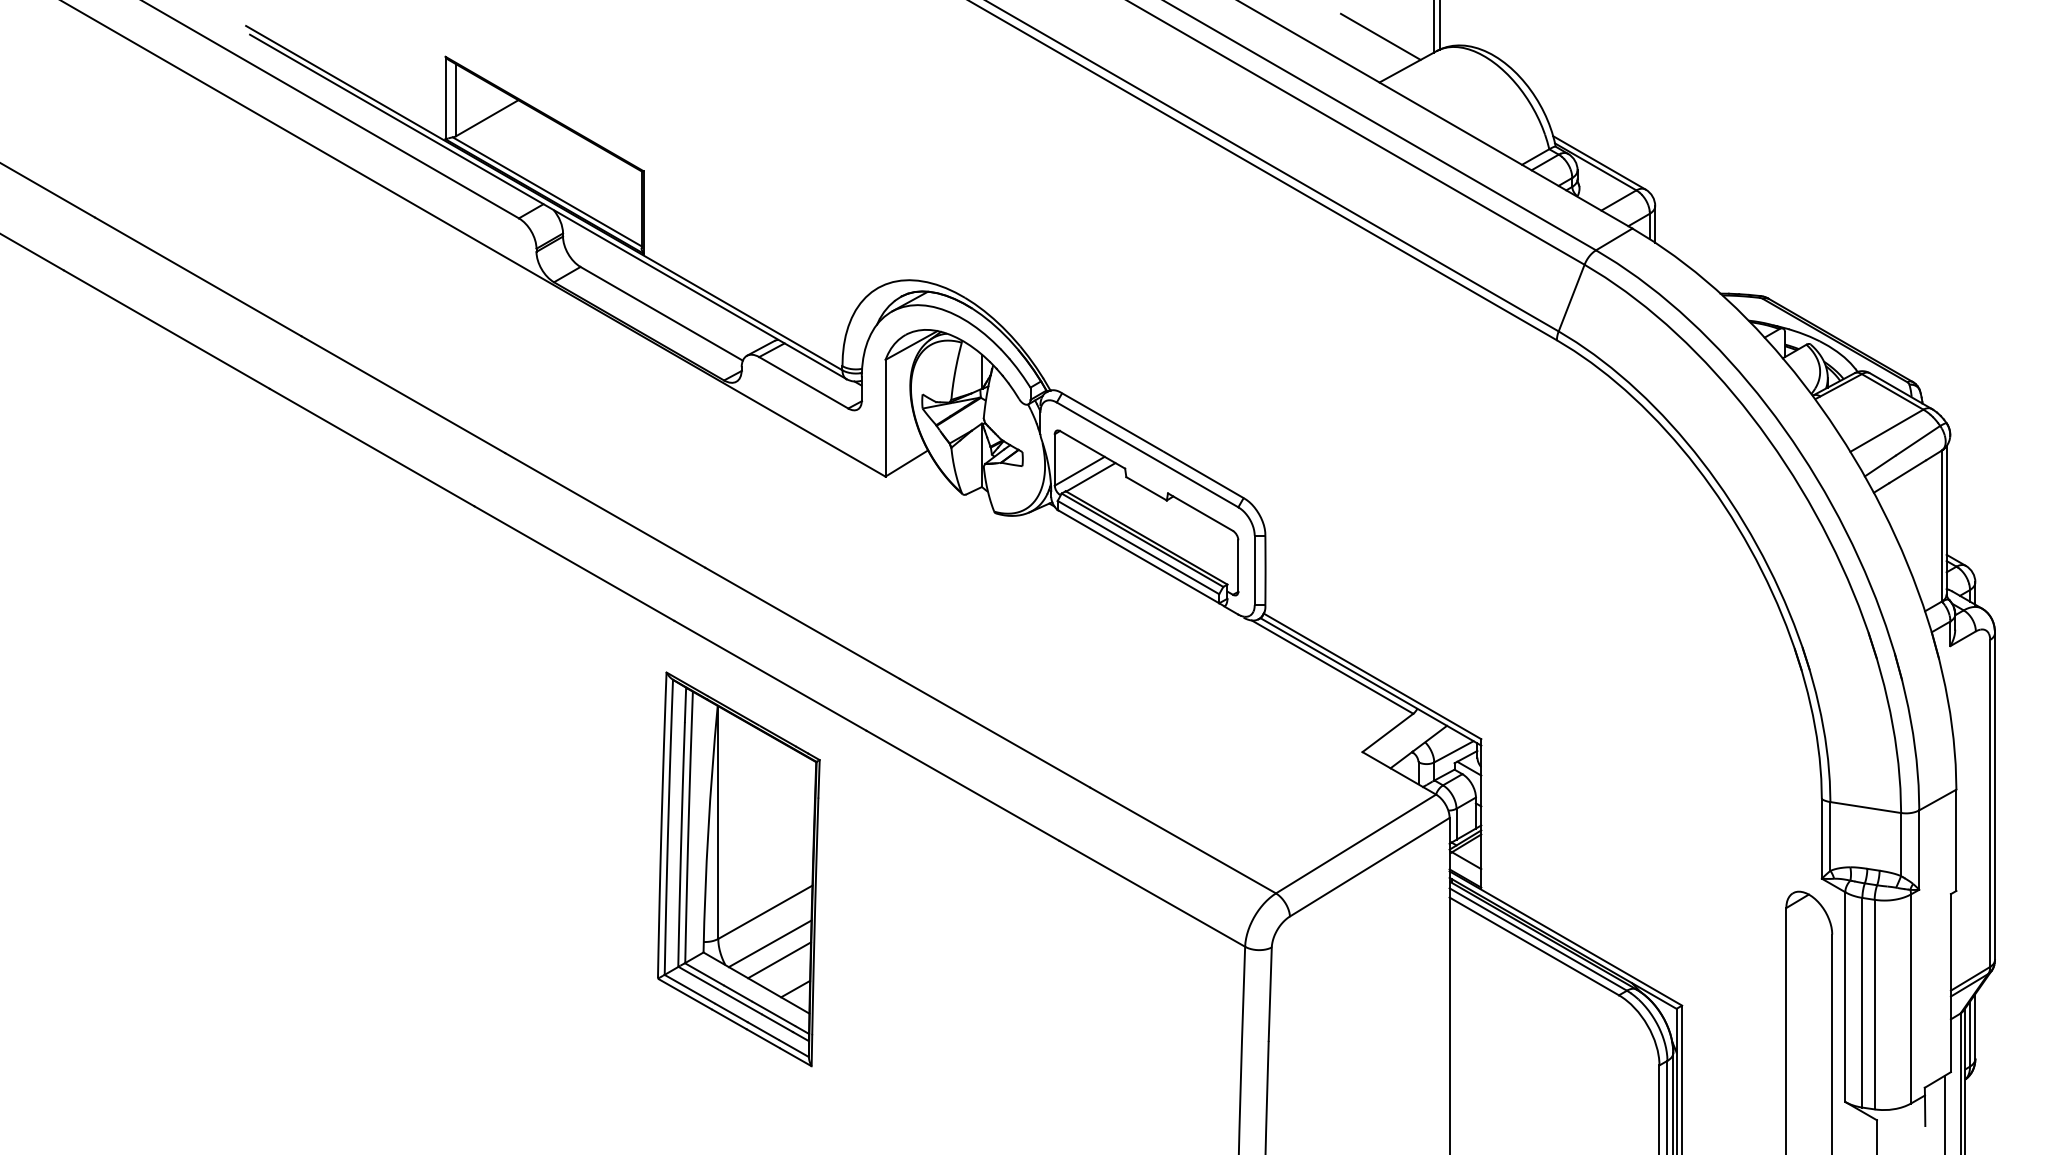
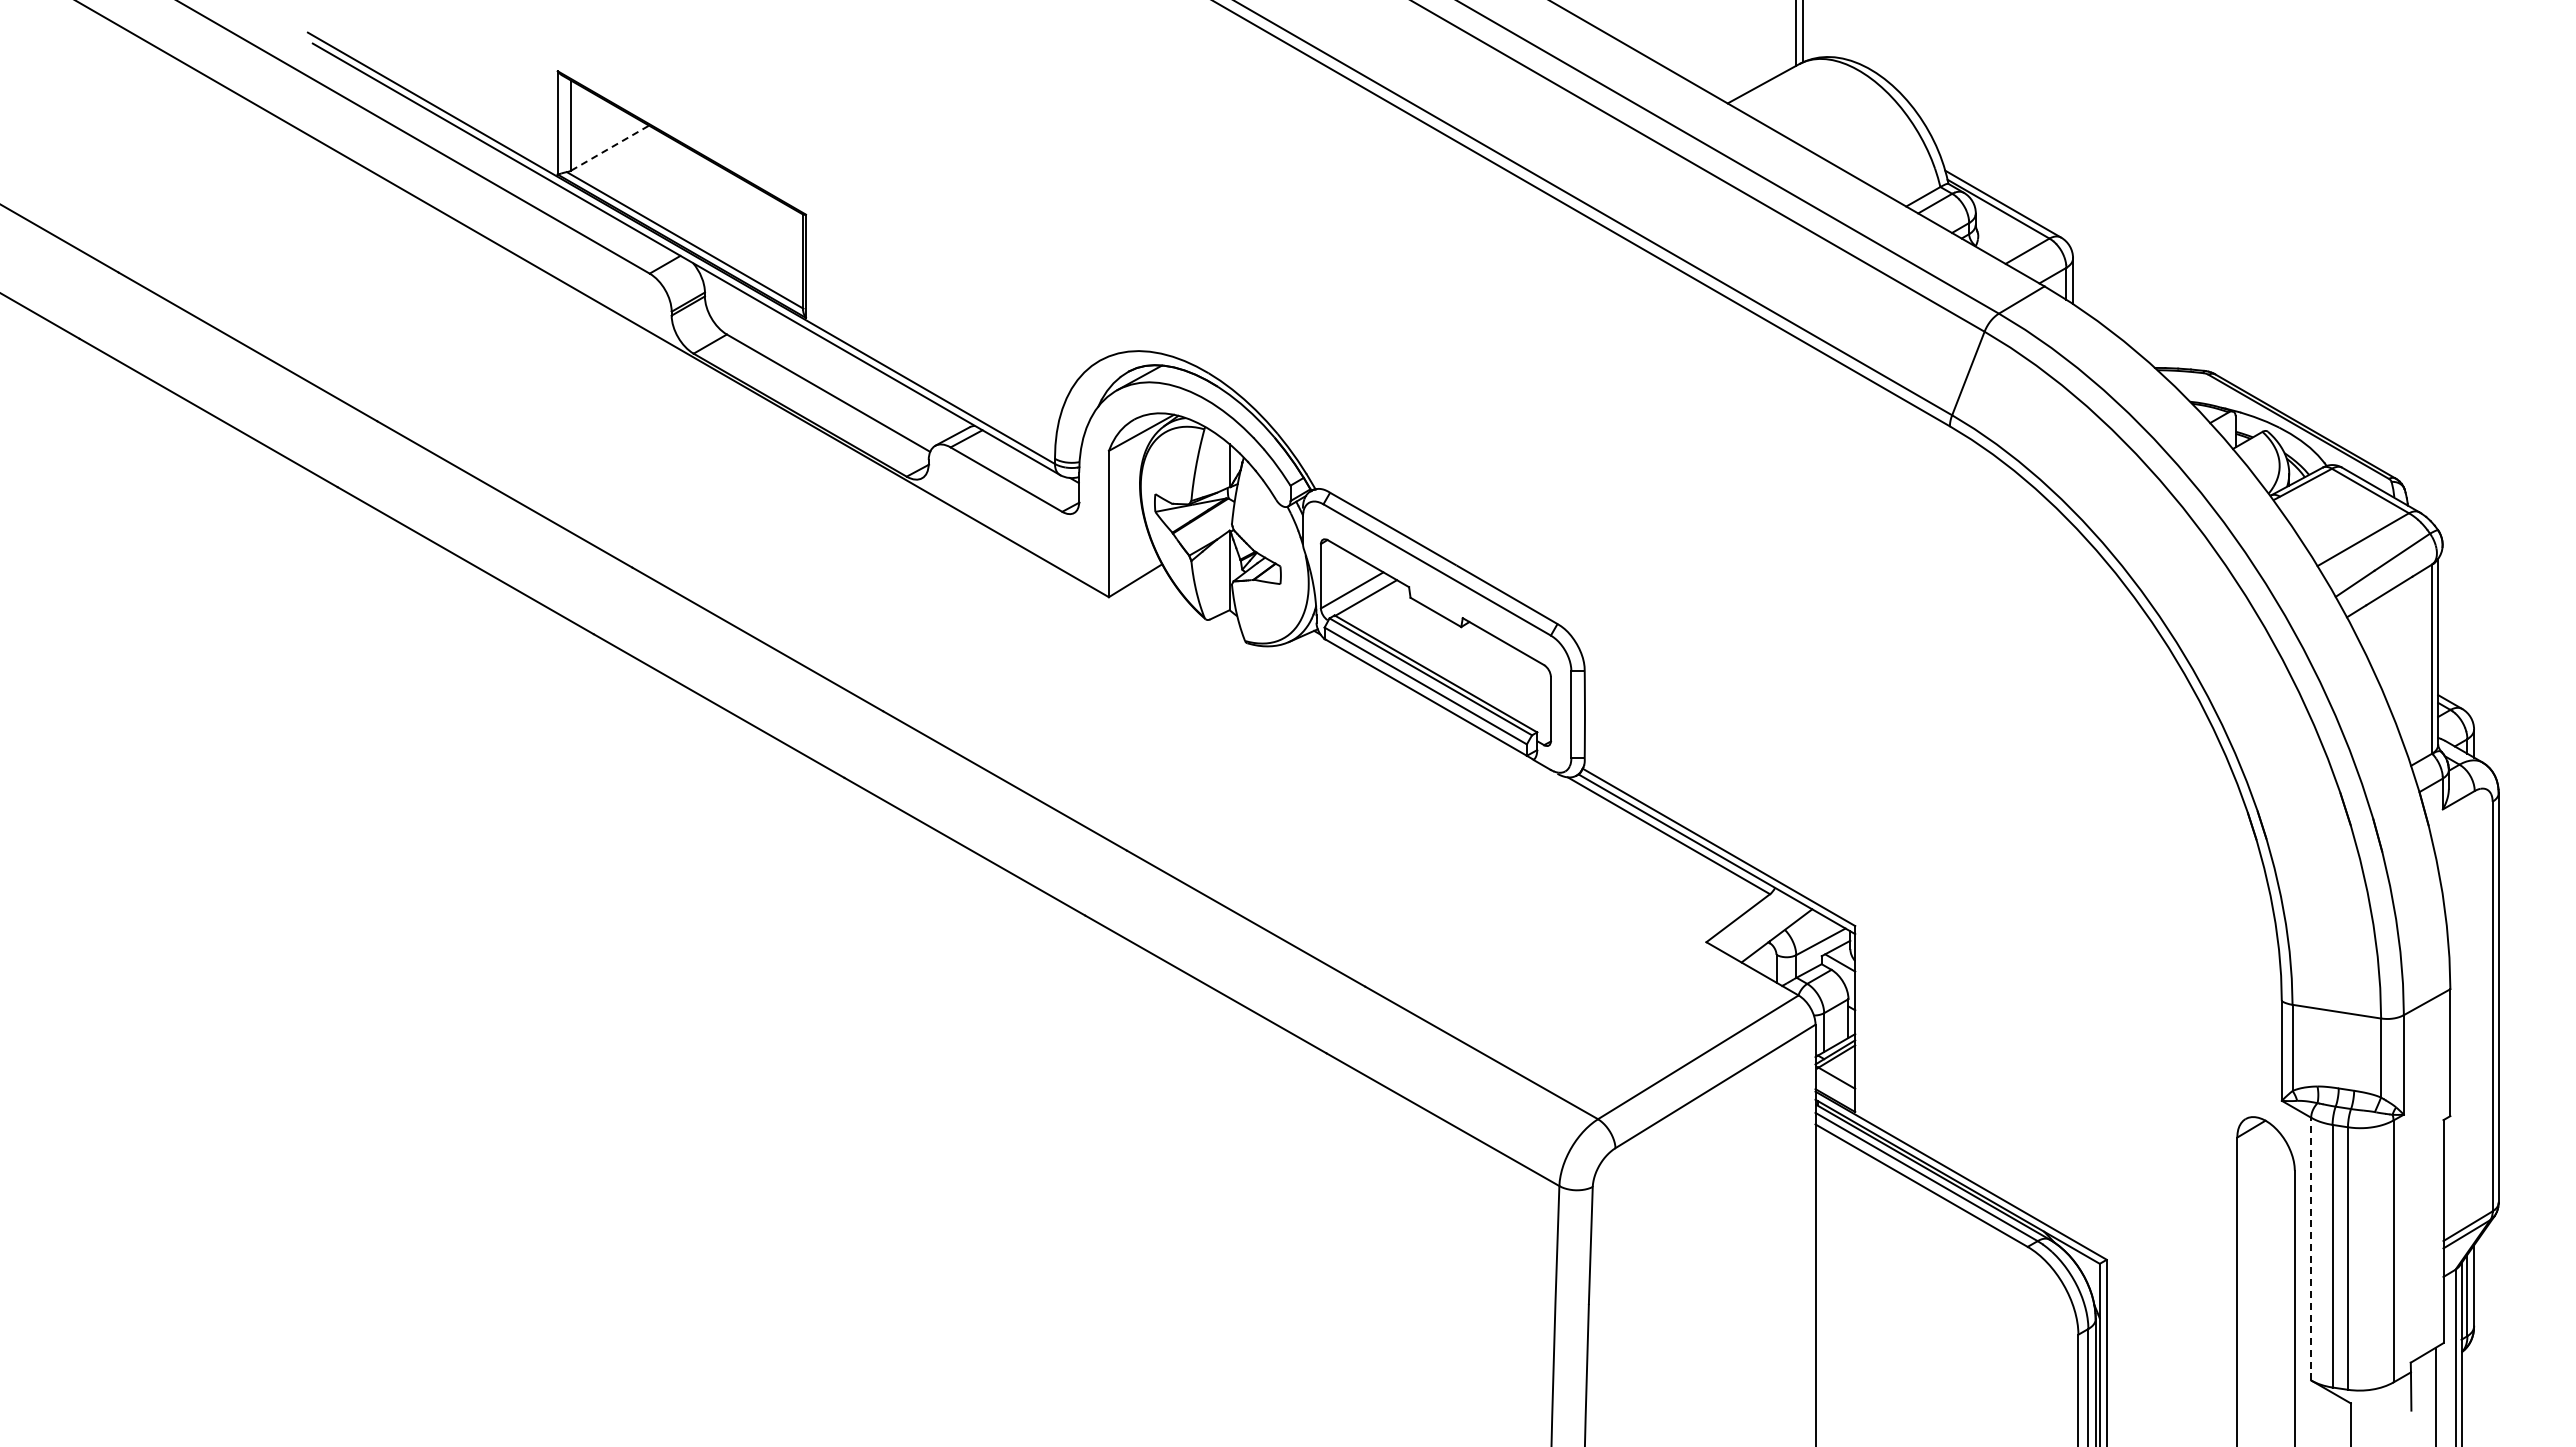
line: (1380, 37) -> (1729, 46), removed
line: (487, 117) -> (610, 147), solid -> dashed
part: (739, 868) -> (925, 1088), removed
line: (1845, 996) -> (2311, 1248), solid -> dashed

